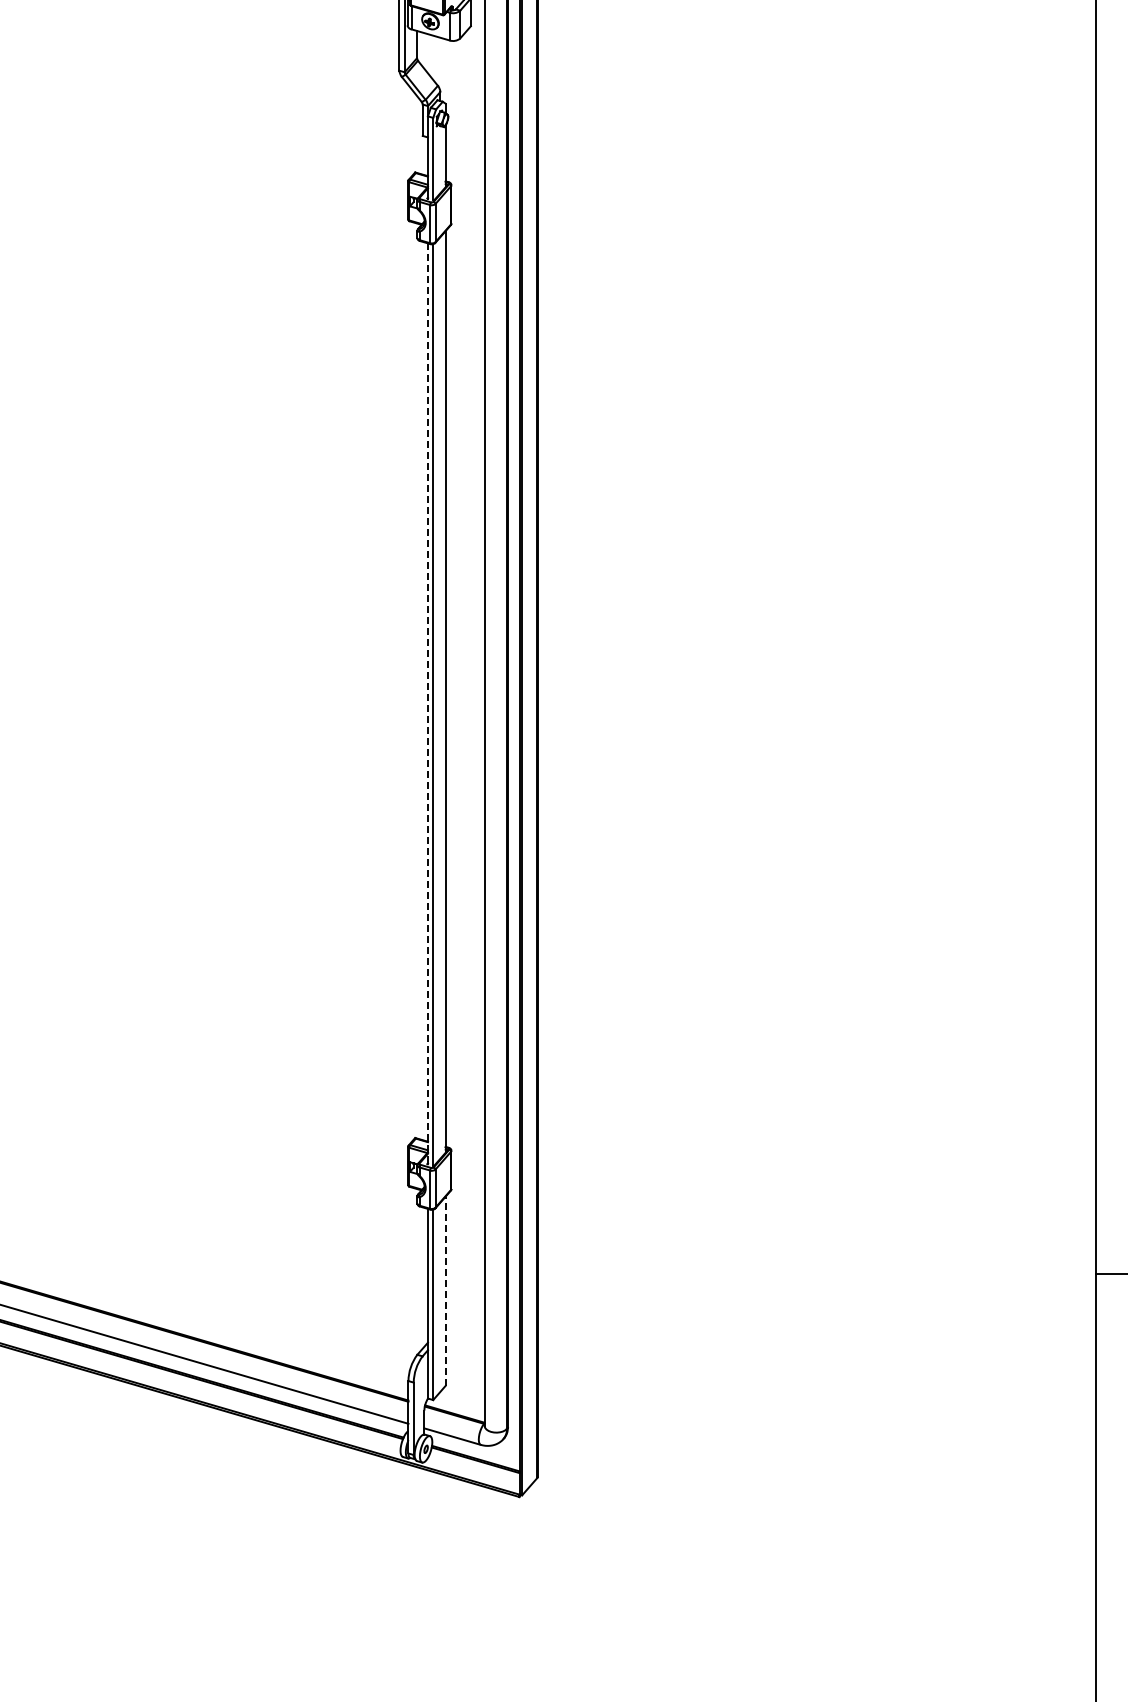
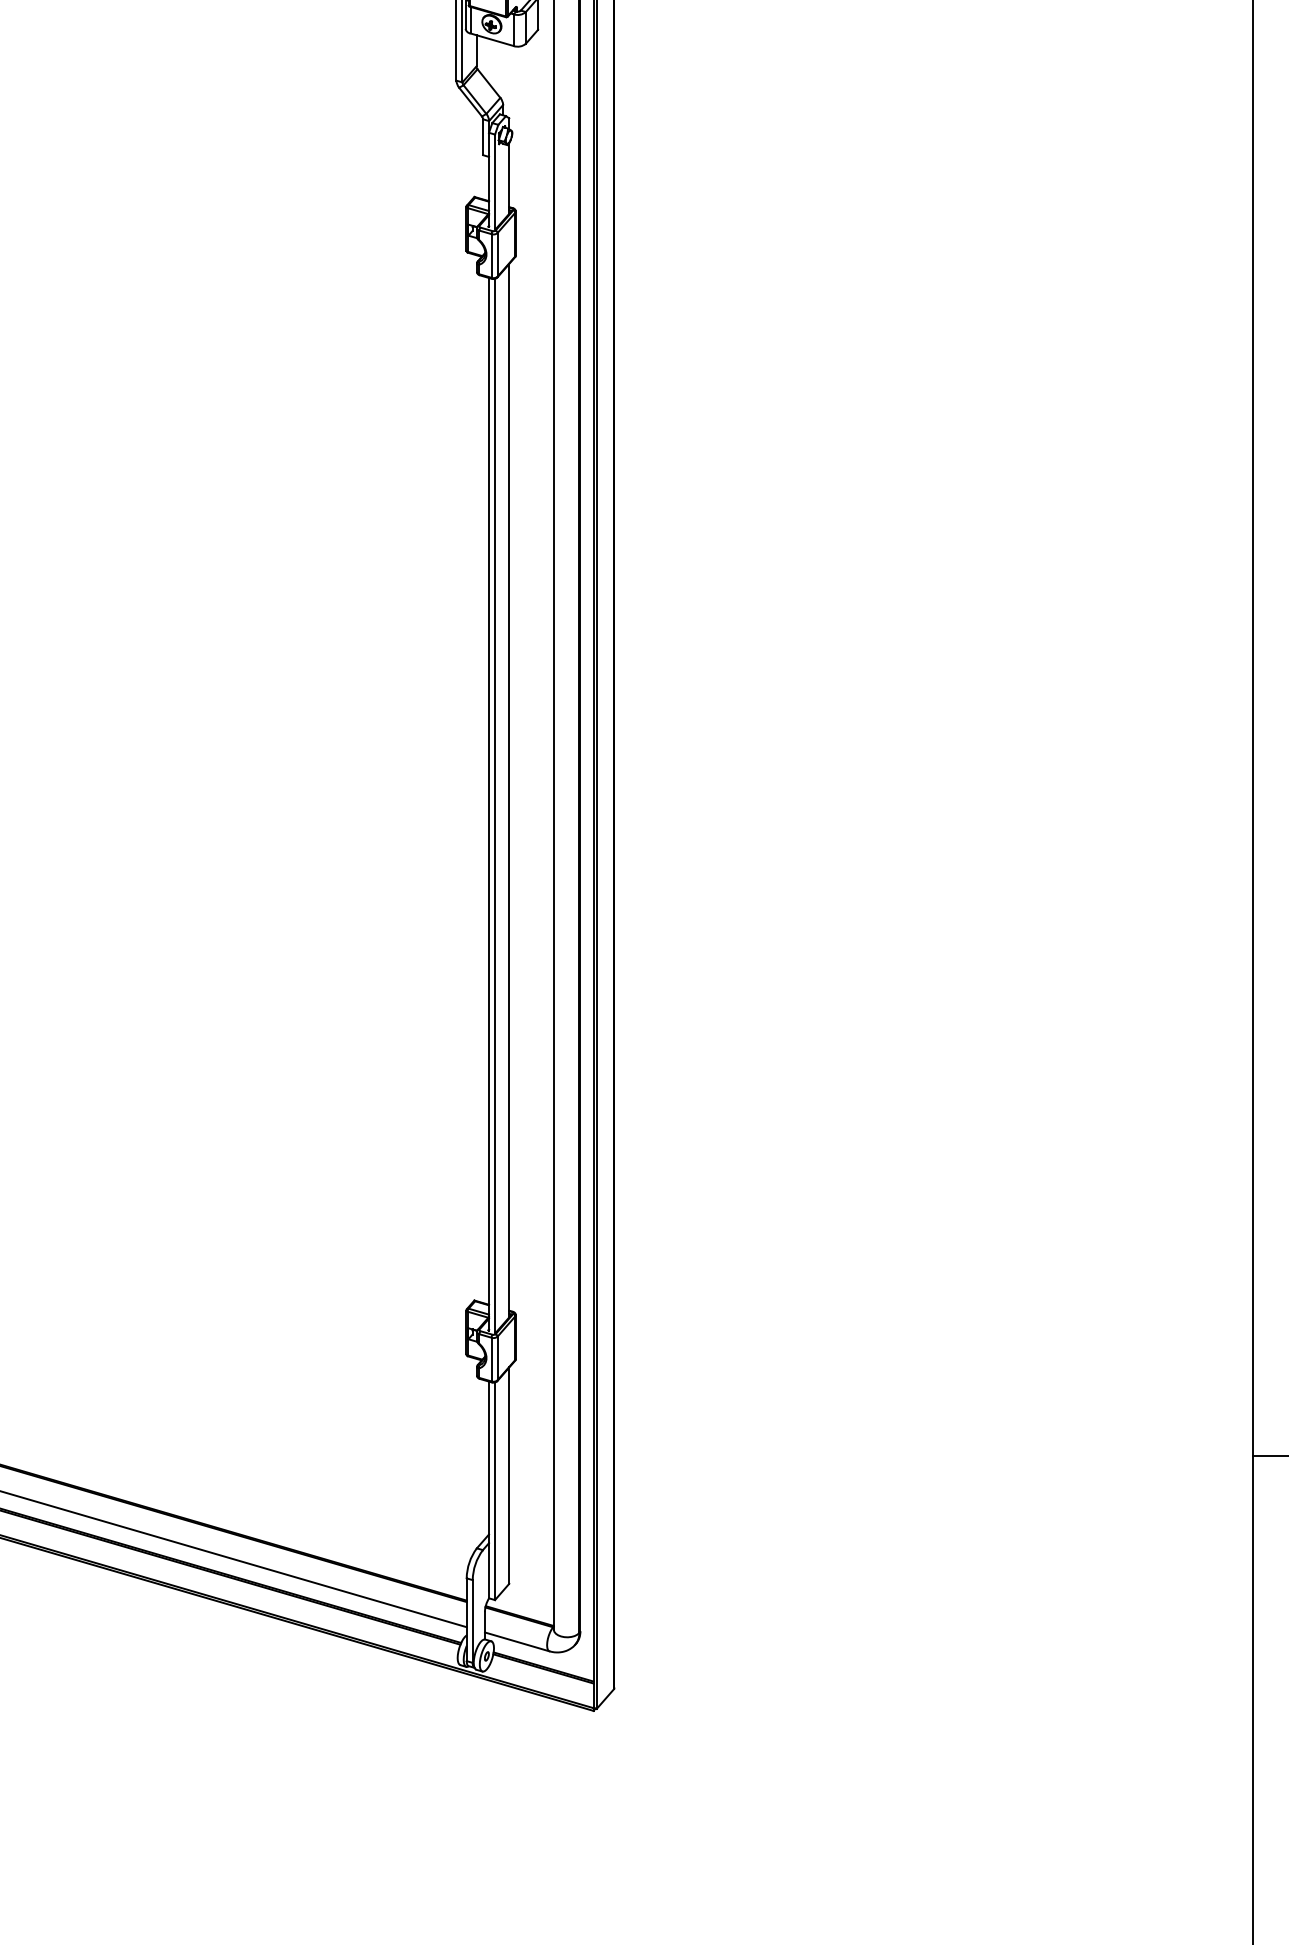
line: (427, 703) -> (488, 803), dashed -> solid
line: (445, 1291) -> (509, 1475), dashed -> solid

